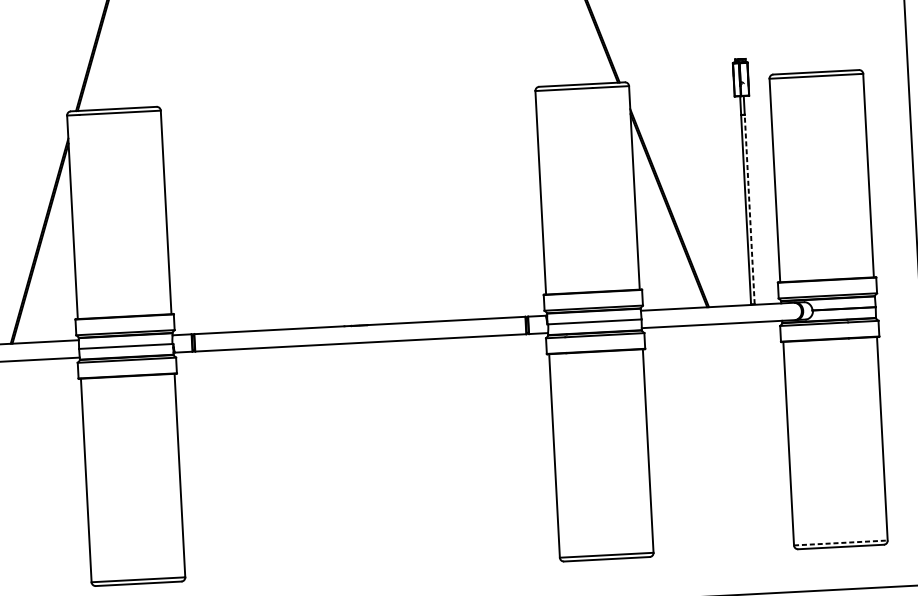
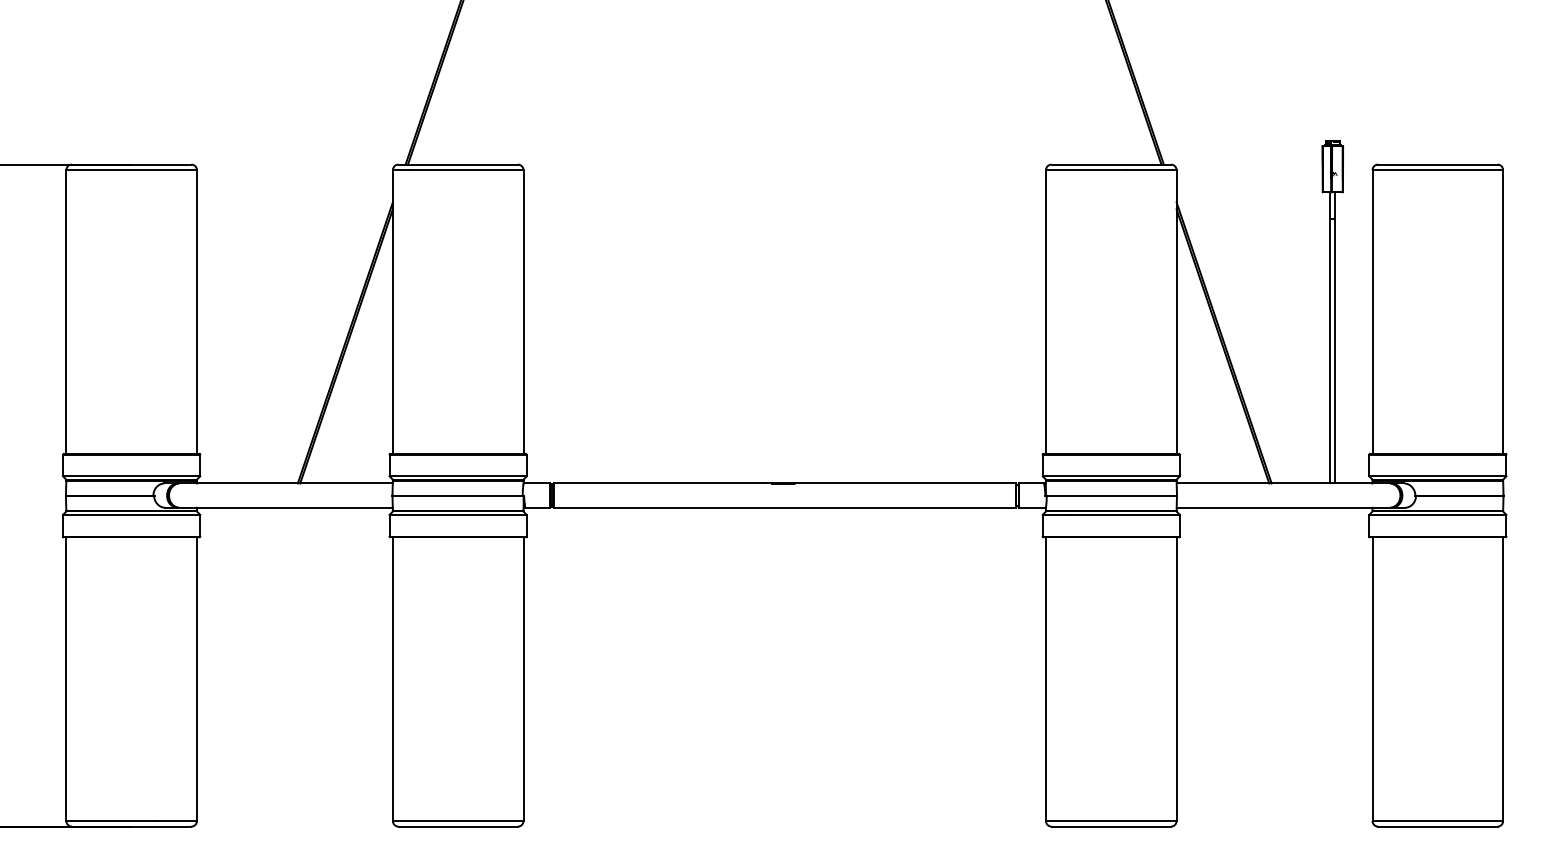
line: (749, 209) -> (1335, 350), dashed -> solid
line: (841, 543) -> (1438, 821), dashed -> solid

